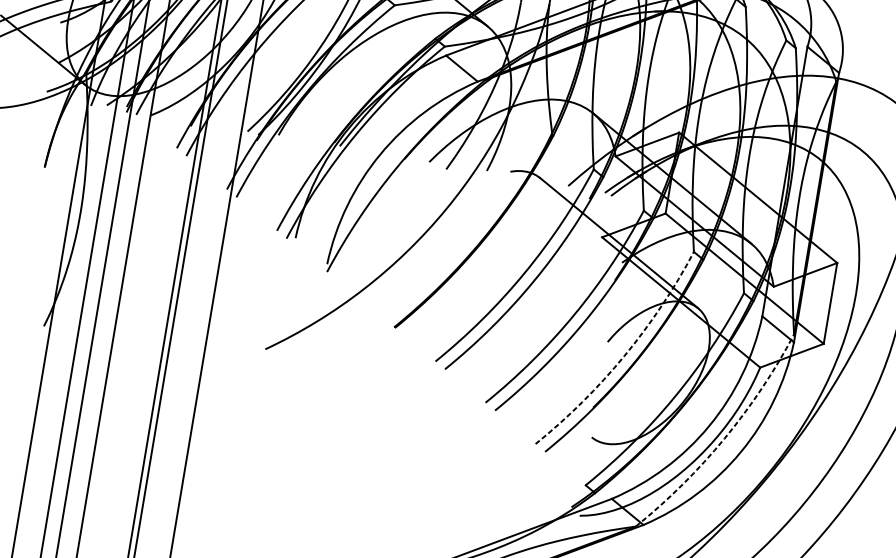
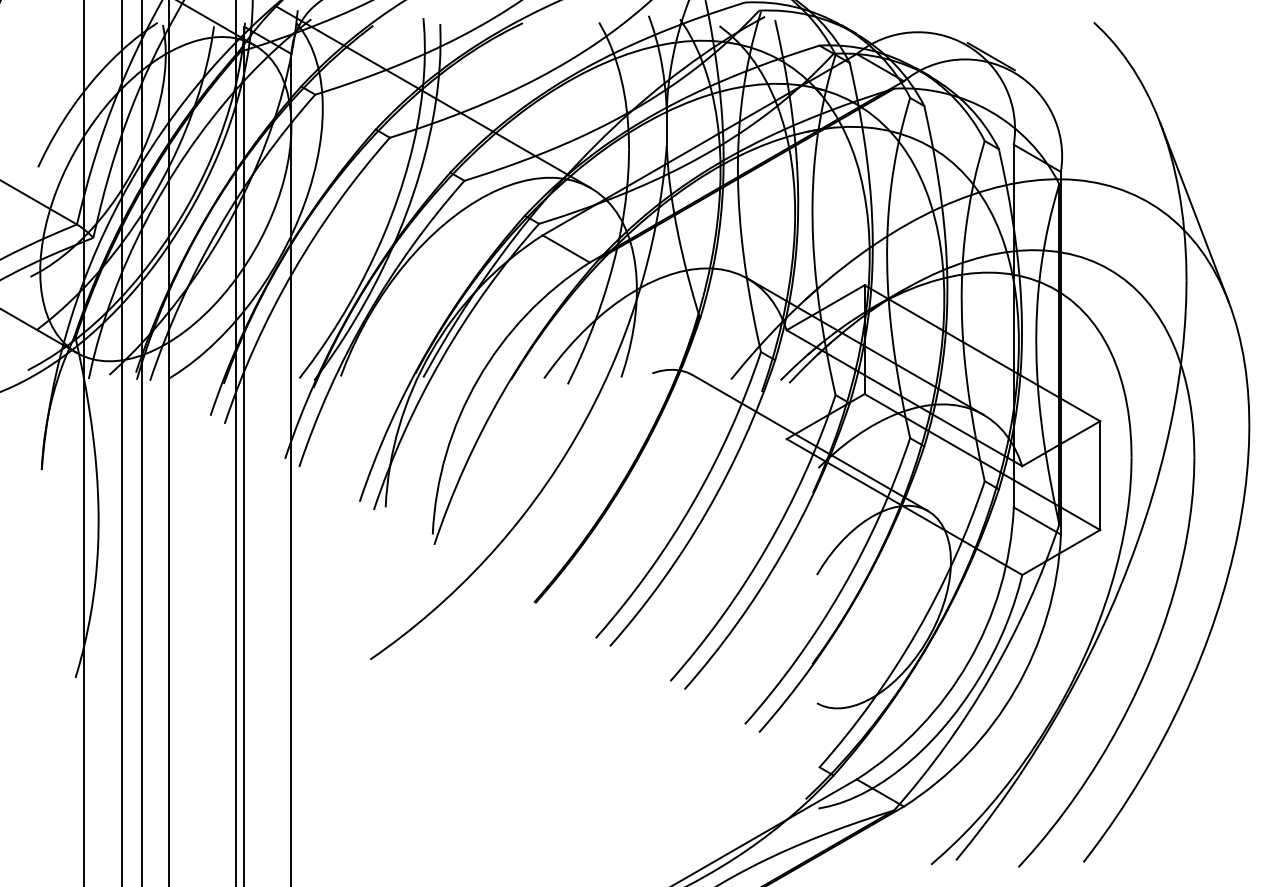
arc: (624, 356) -> (842, 589), dashed -> solid
arc: (724, 438) -> (991, 675), dashed -> solid

